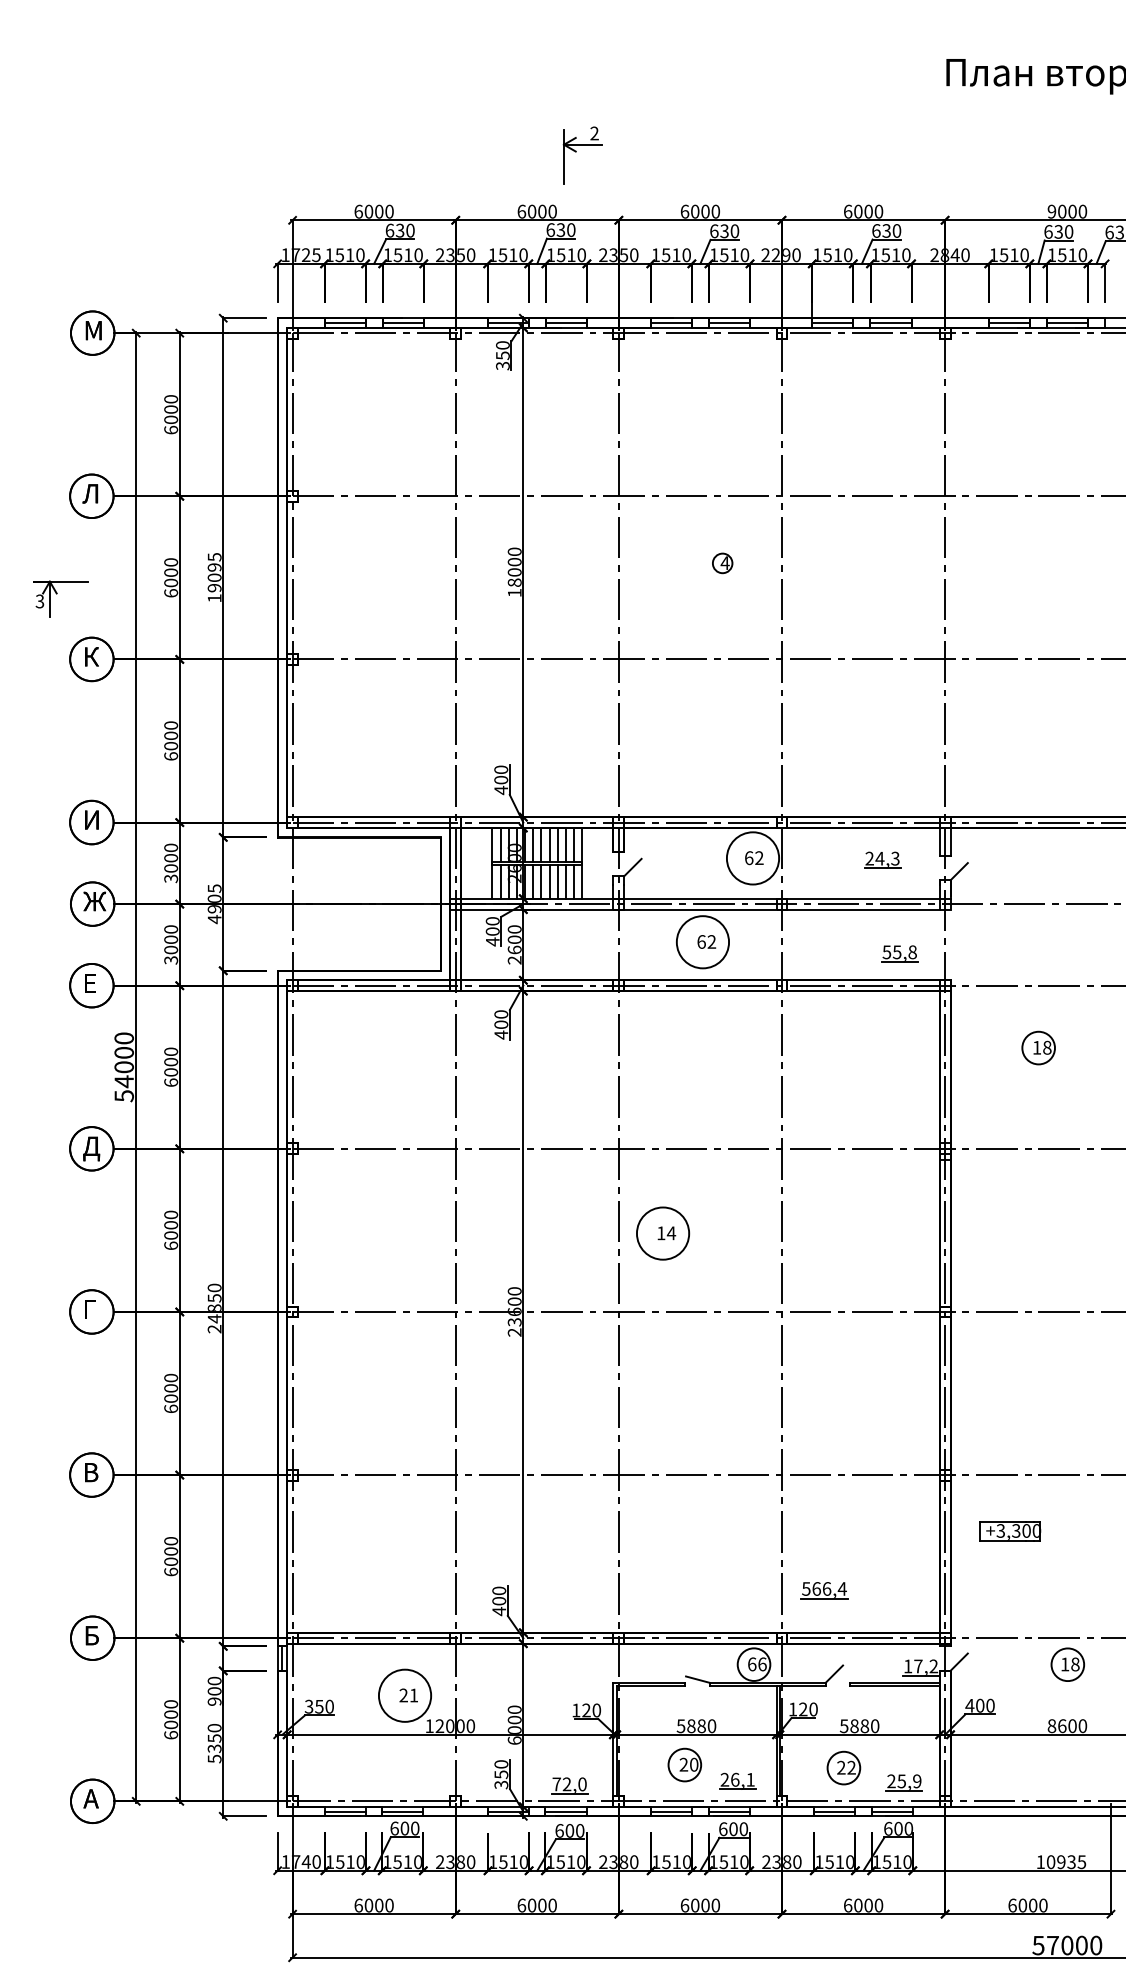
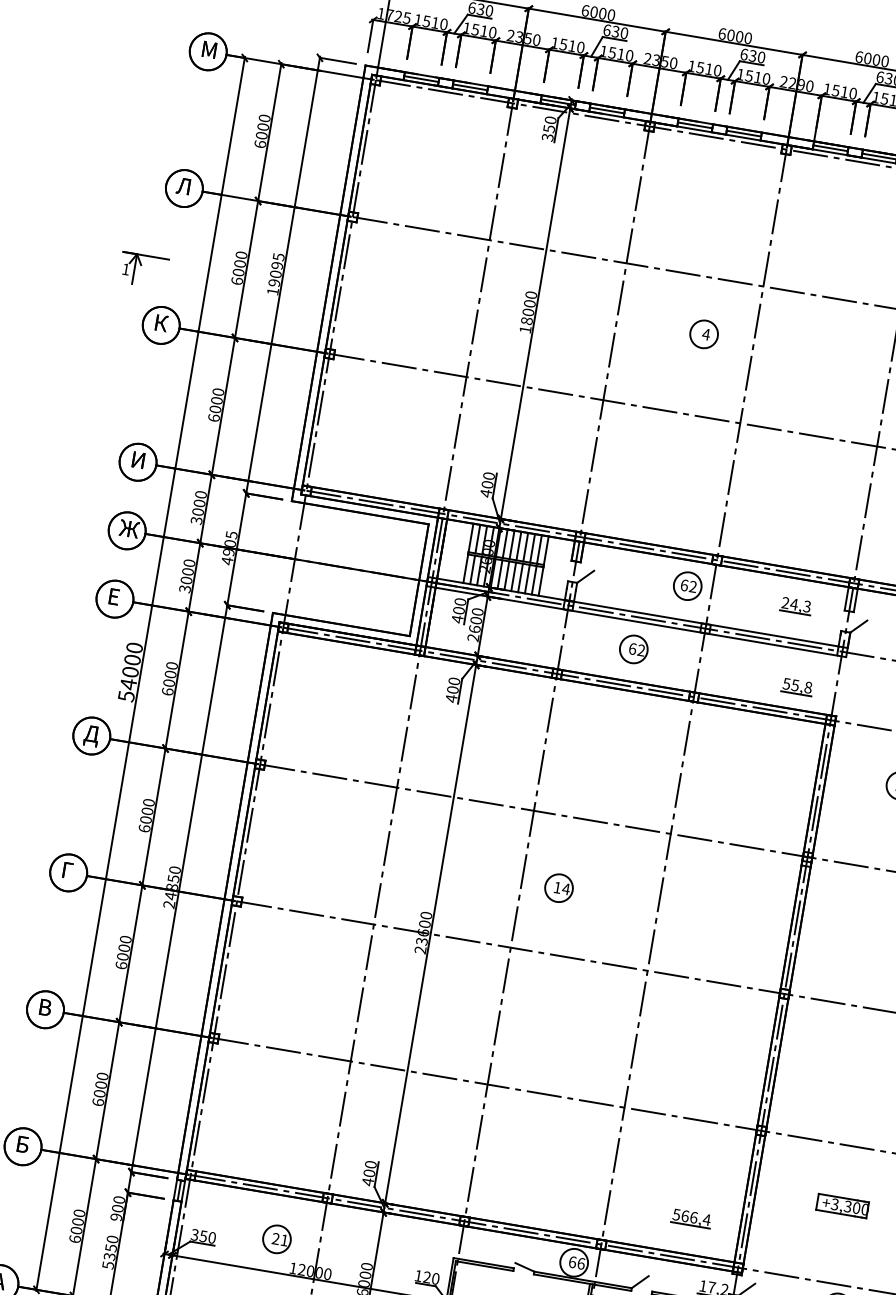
circle: (722, 563) -> (703, 334), size x1.67
text: (39, 601) -> (125, 269), 3 -> 1
circle: (752, 858) -> (687, 586), size x0.62
circle: (702, 941) -> (633, 648), size x0.62
circle: (662, 1233) -> (558, 888), size x0.62
part: (1010, 1531) -> (843, 1206), moved
part: (824, 1590) -> (691, 1218), moved
circle: (404, 1695) -> (276, 1239), size x0.62

